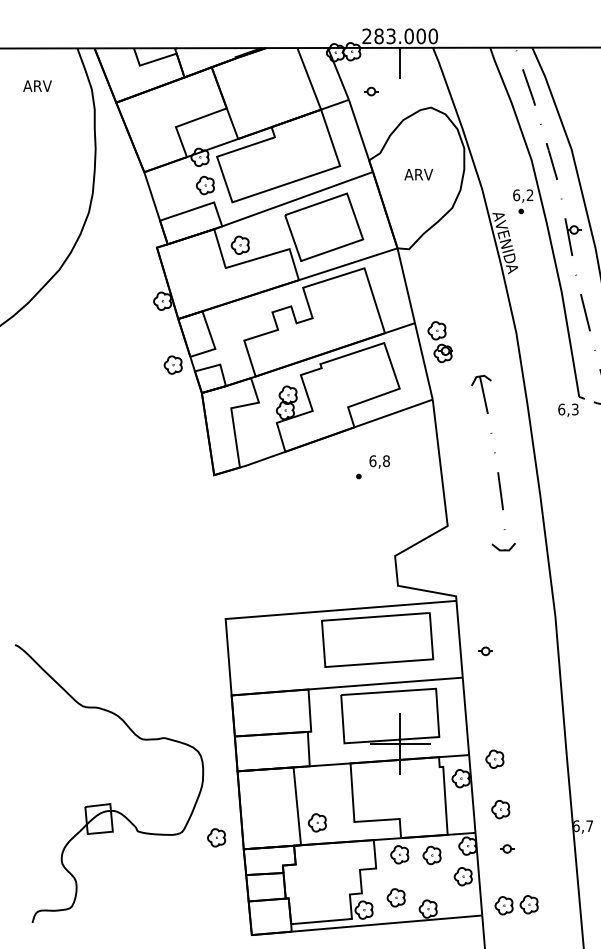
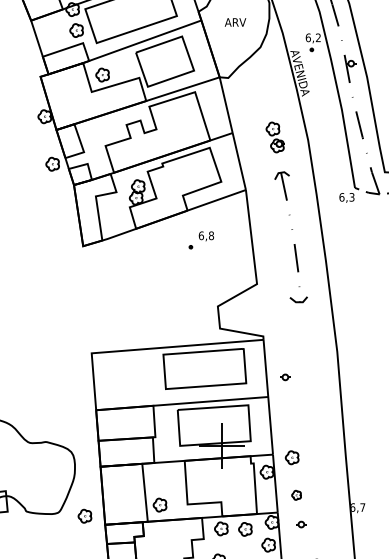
part: (439, 342) -> (274, 137), moved
part: (500, 809) -> (296, 495), size x0.7

